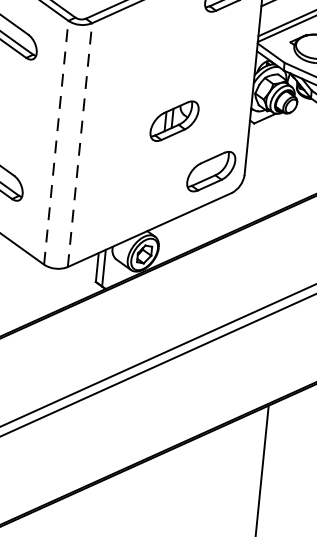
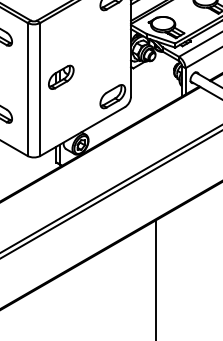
part: (175, 119) -> (61, 76), moved
line: (56, 142) -> (27, 89), dashed -> solid
line: (80, 145) -> (40, 89), dashed -> solid

